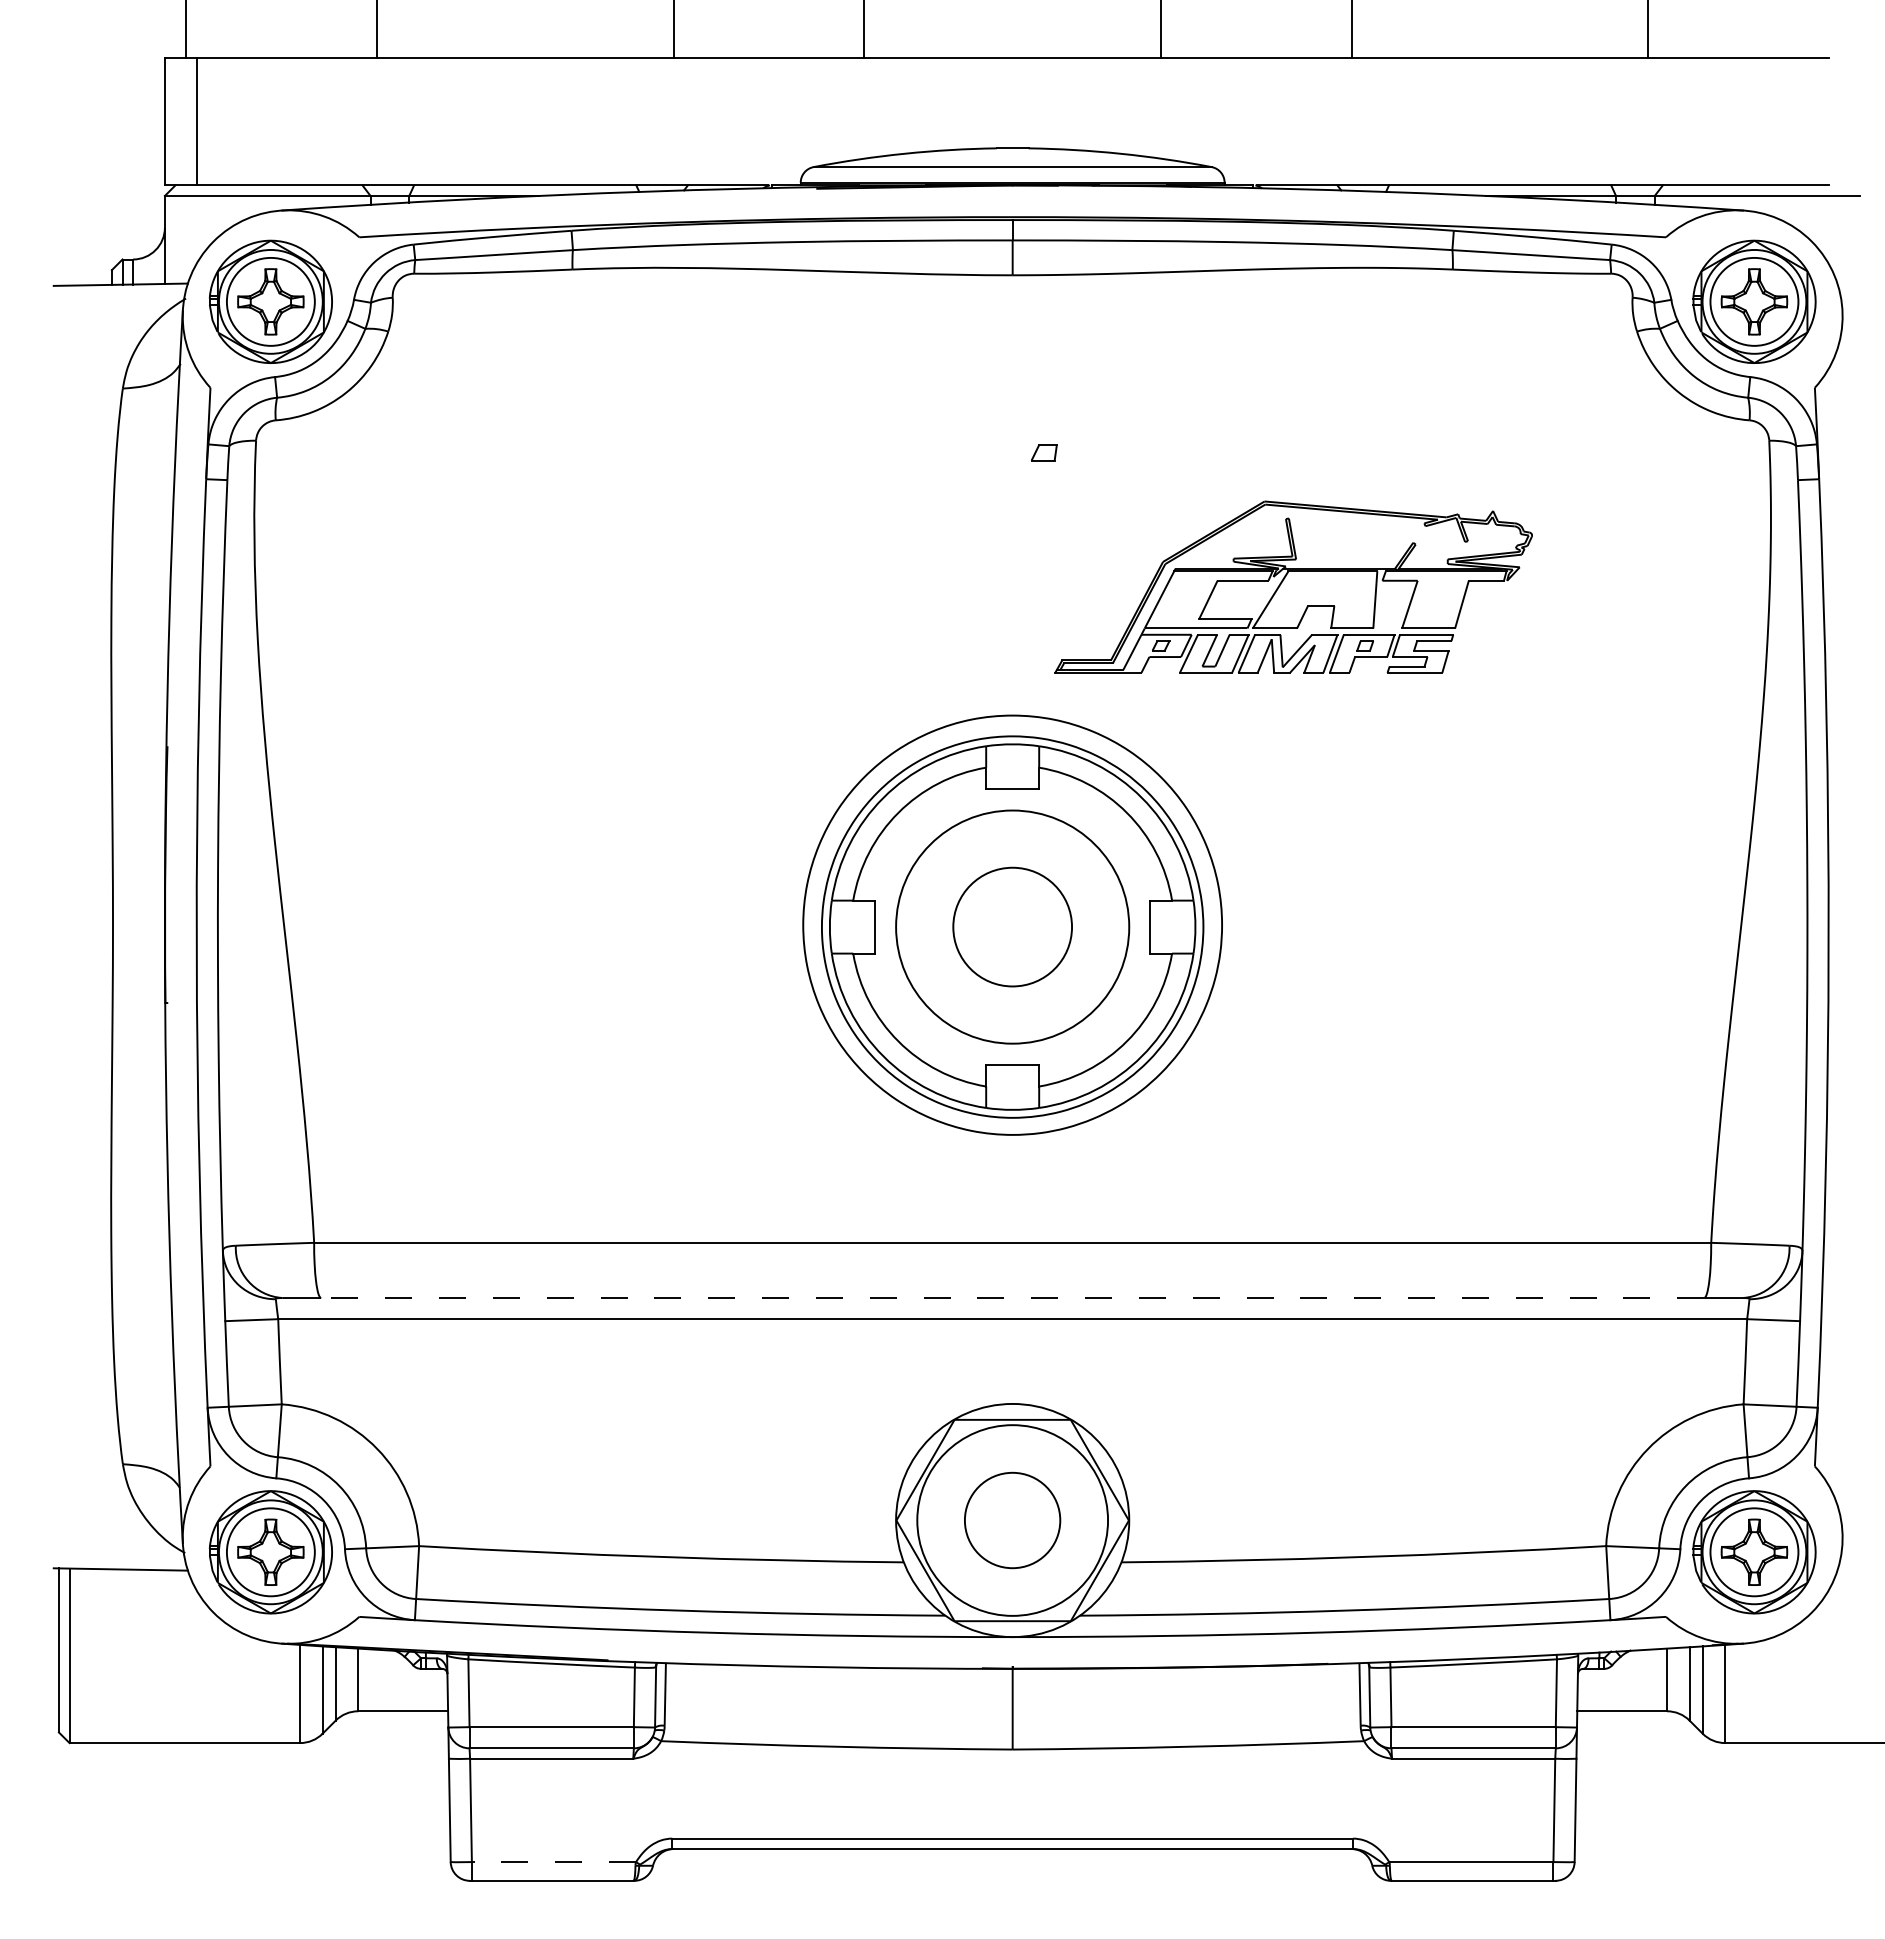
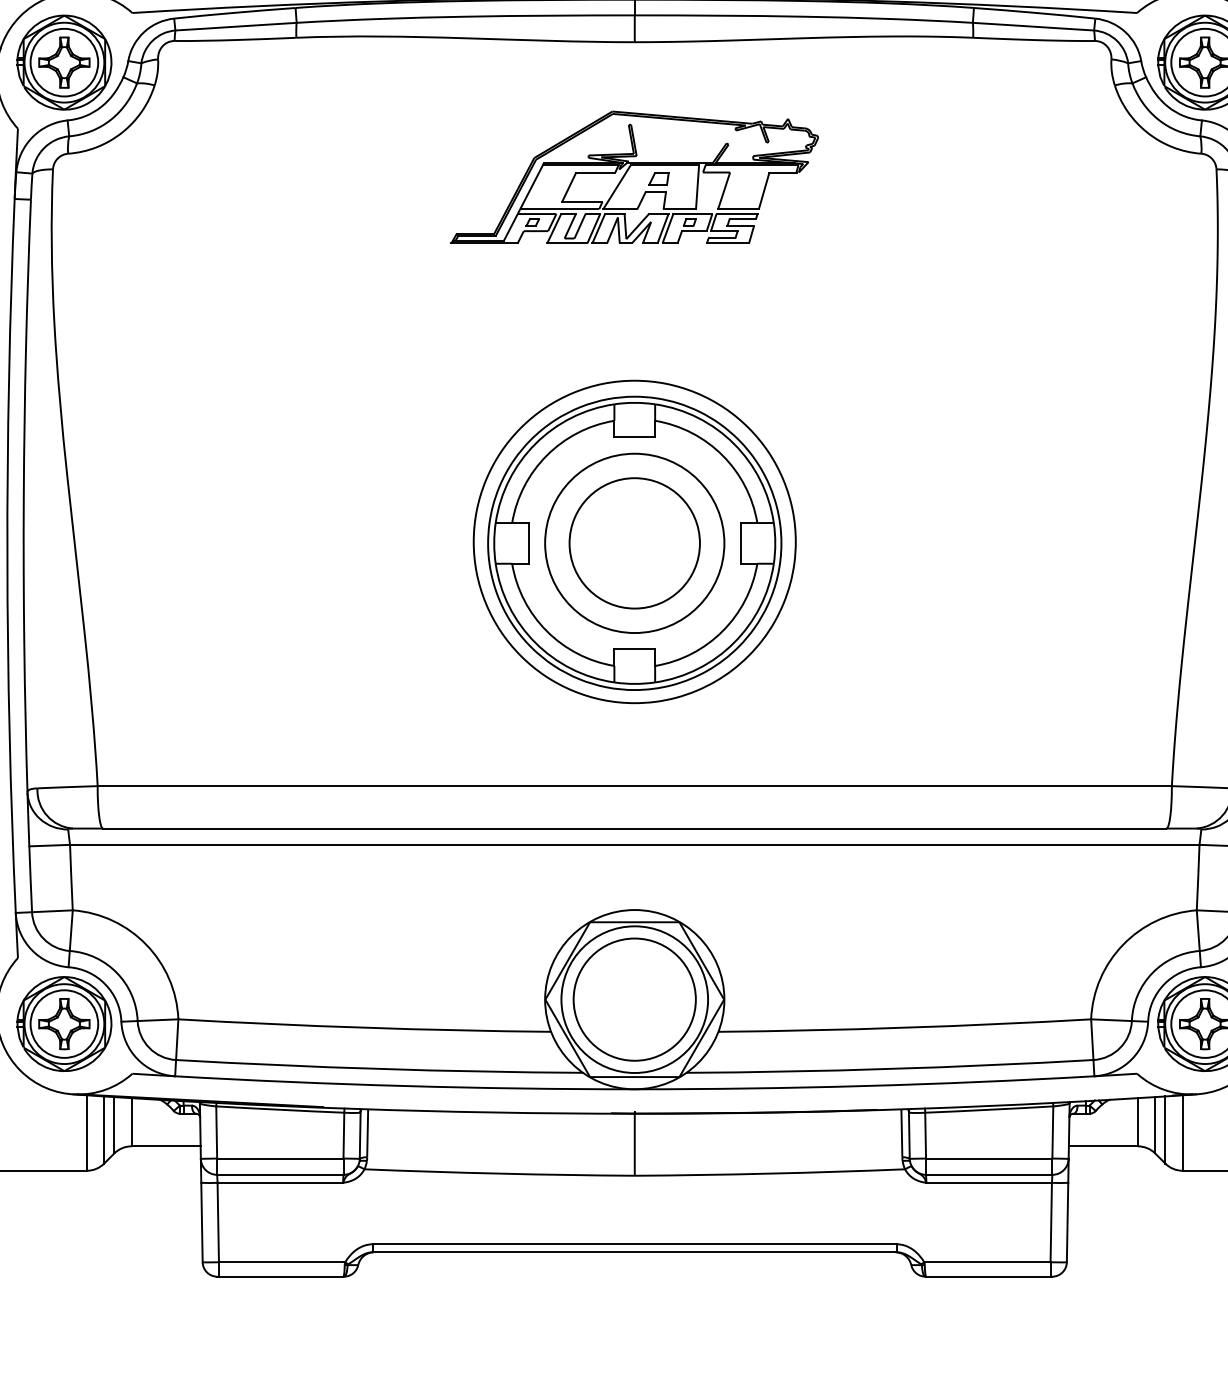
part: (1293, 586) -> (634, 176), moved
circle: (1012, 926) -> (634, 542), size x1.43
line: (1012, 1298) -> (634, 828), dashed -> solid
circle: (1012, 1520) -> (634, 999), size x1.67
line: (553, 1862) -> (281, 1262), dashed -> solid

